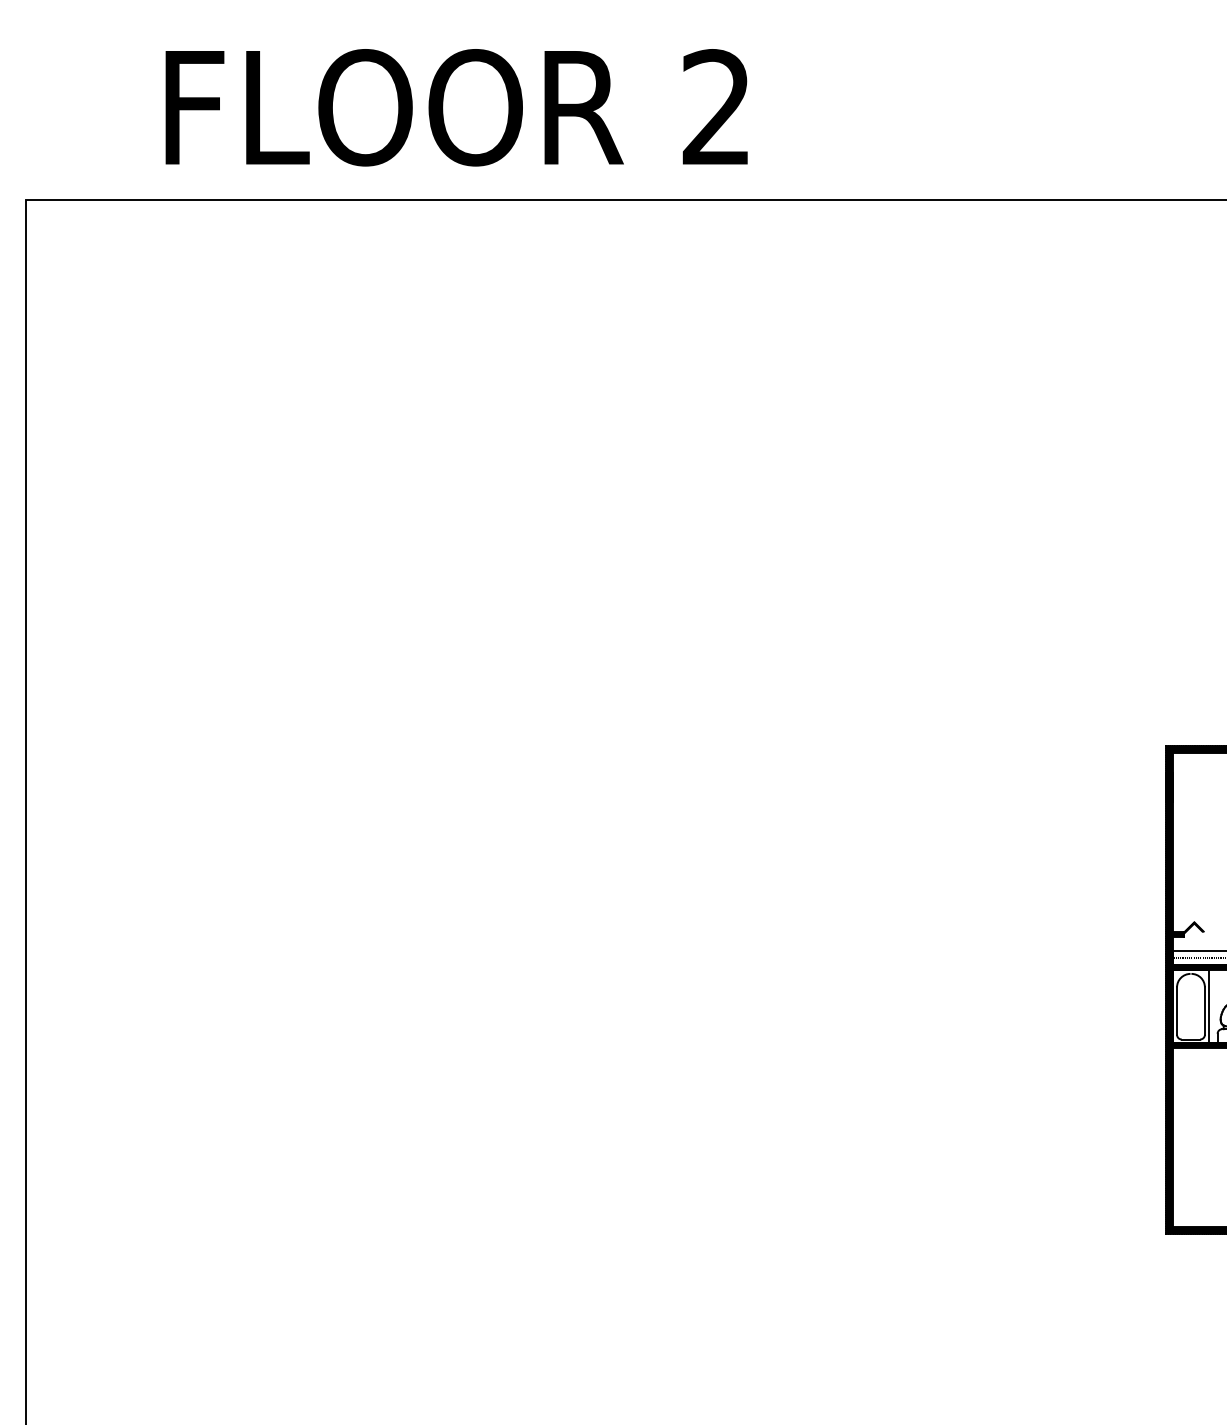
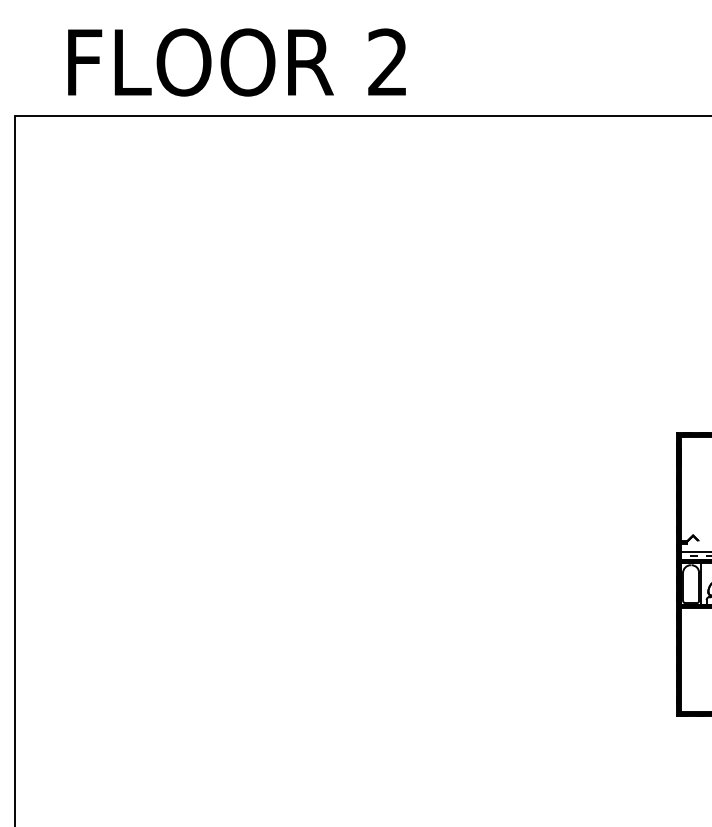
text: (455, 107) -> (236, 62), moved

